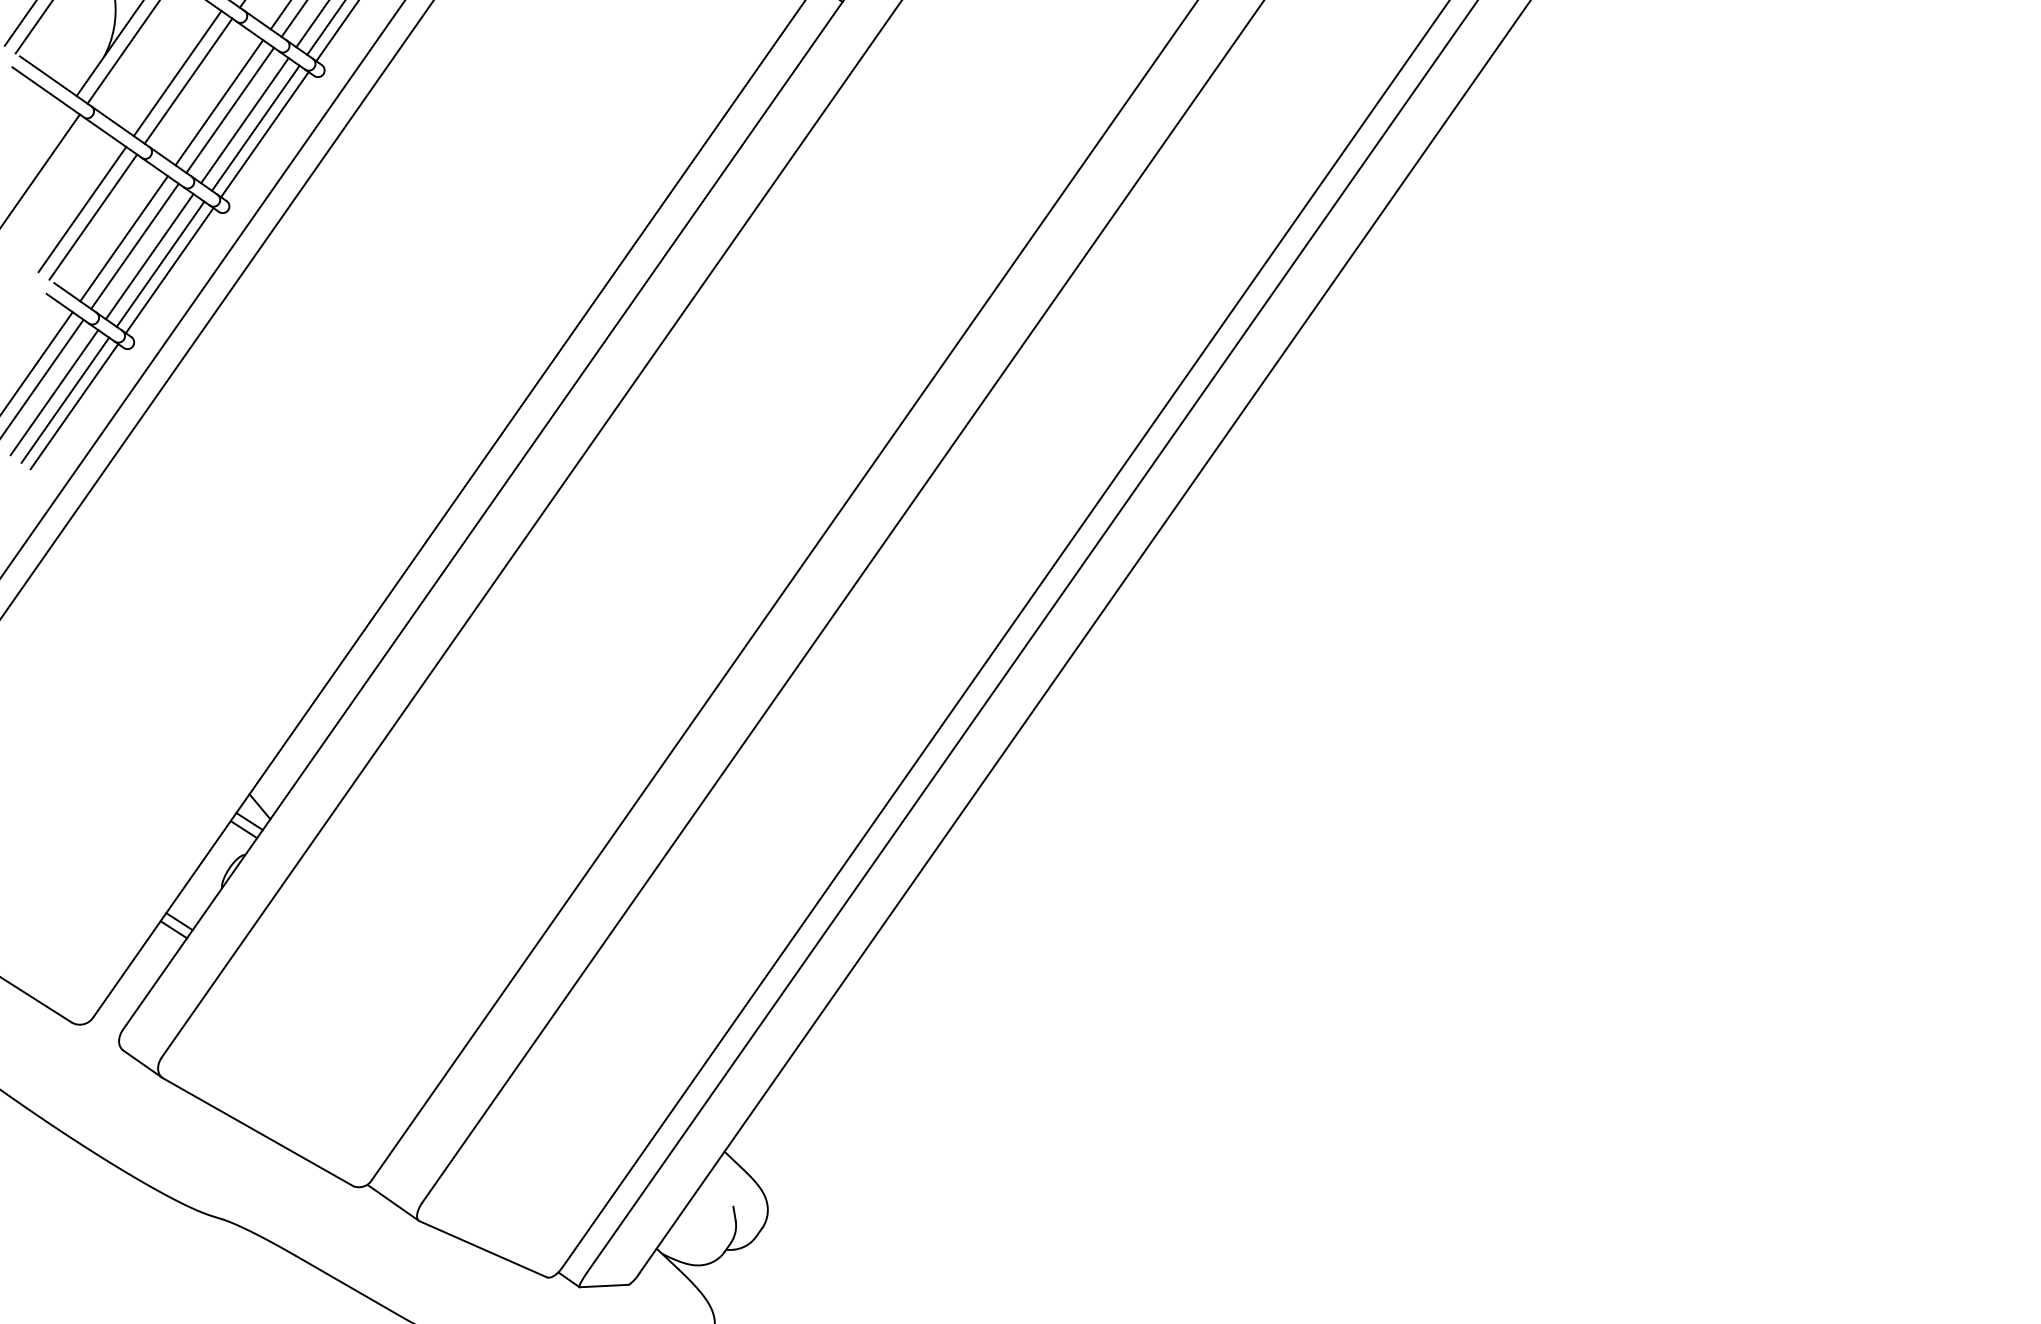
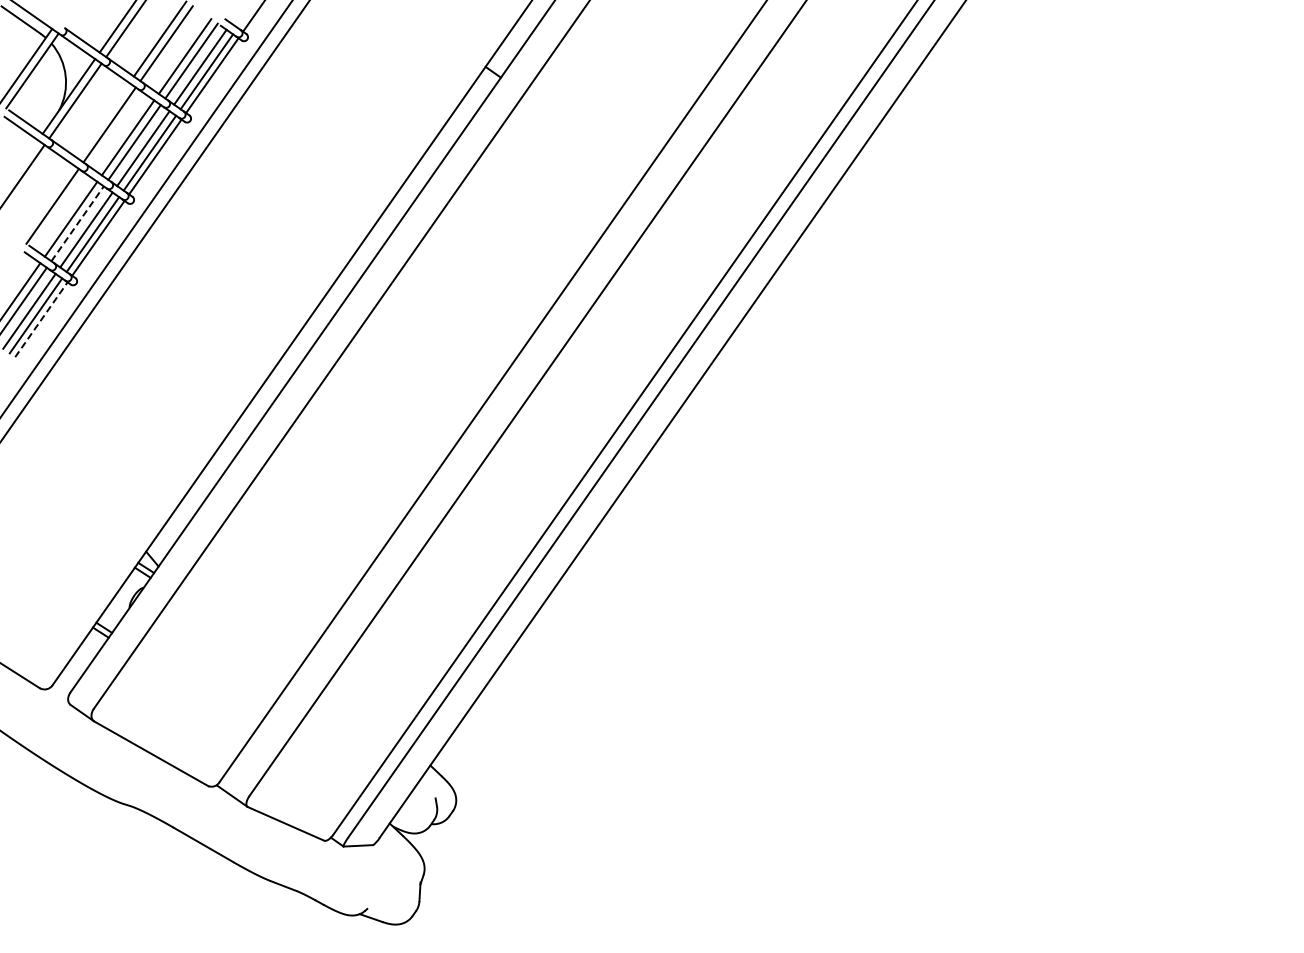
line: (176, 73) -> (102, 120), removed
line: (81, 209) -> (45, 201), removed
line: (134, 245) -> (77, 223), solid -> dashed
line: (74, 406) -> (41, 319), solid -> dashed

